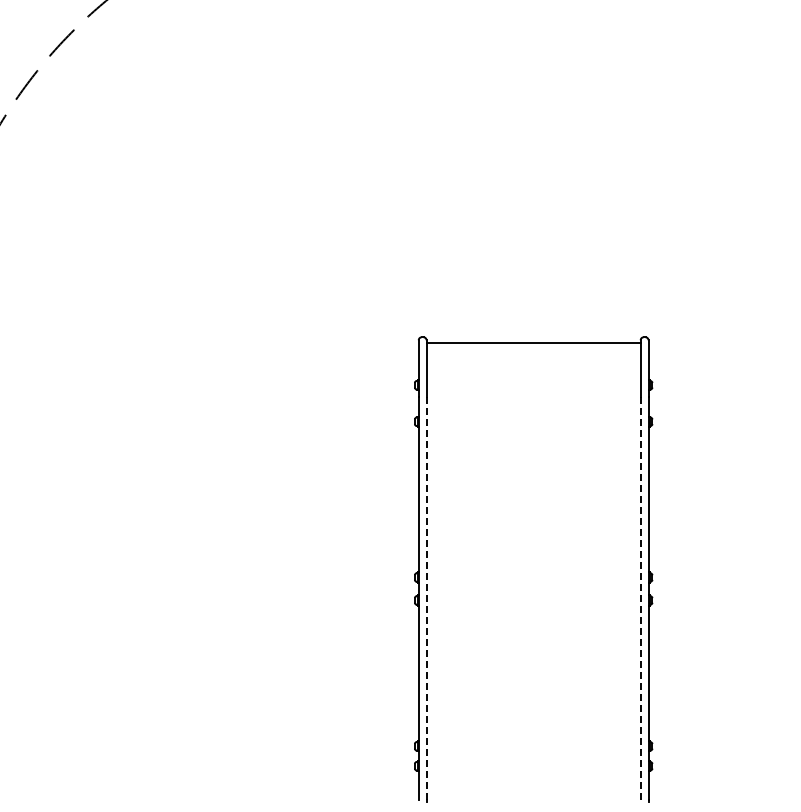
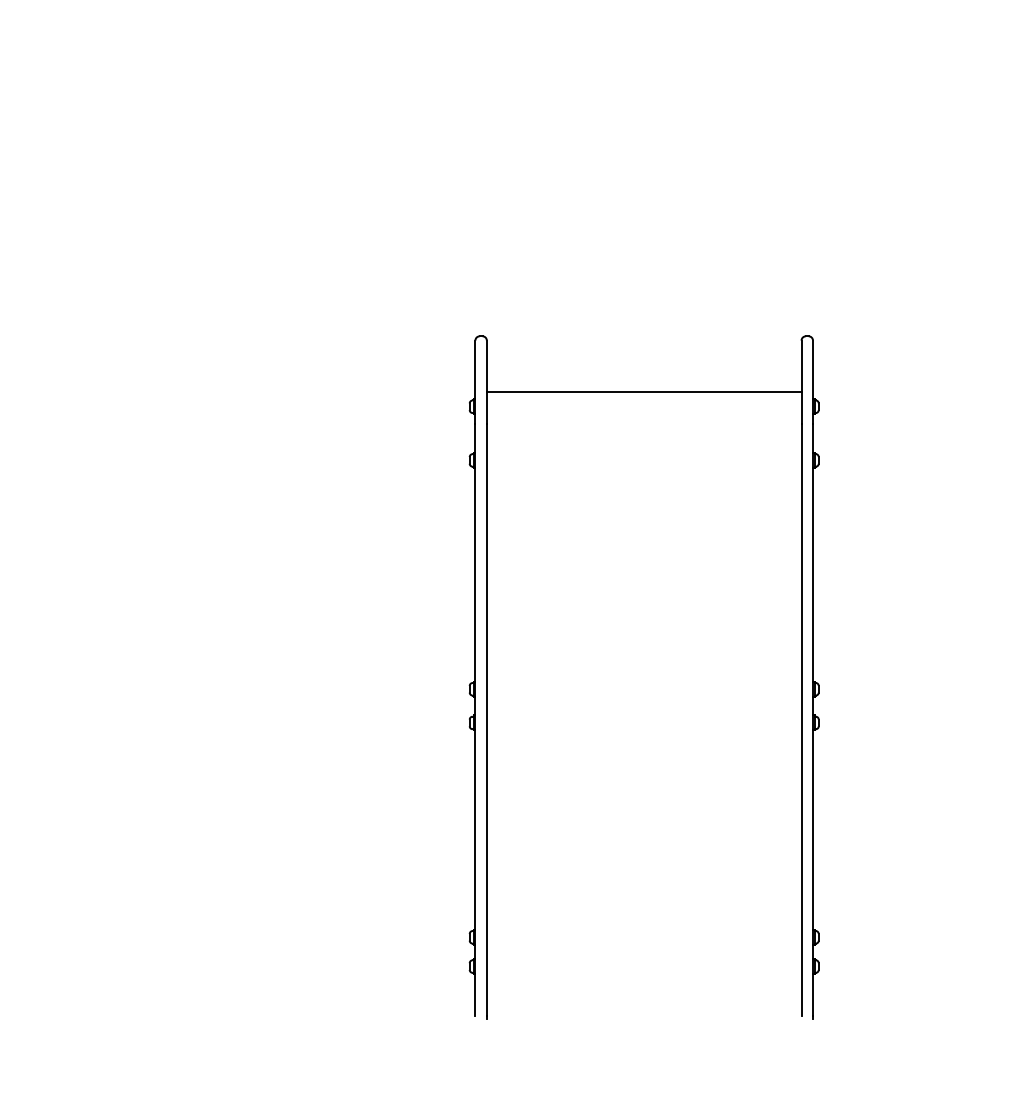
line: (533, 343) -> (644, 392), moved
line: (426, 597) -> (486, 718), dashed -> solid
line: (640, 598) -> (801, 720), dashed -> solid

